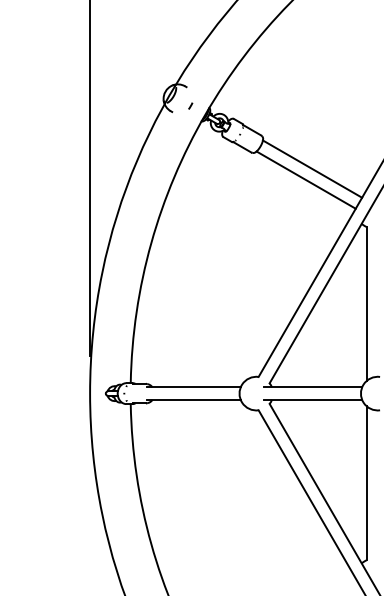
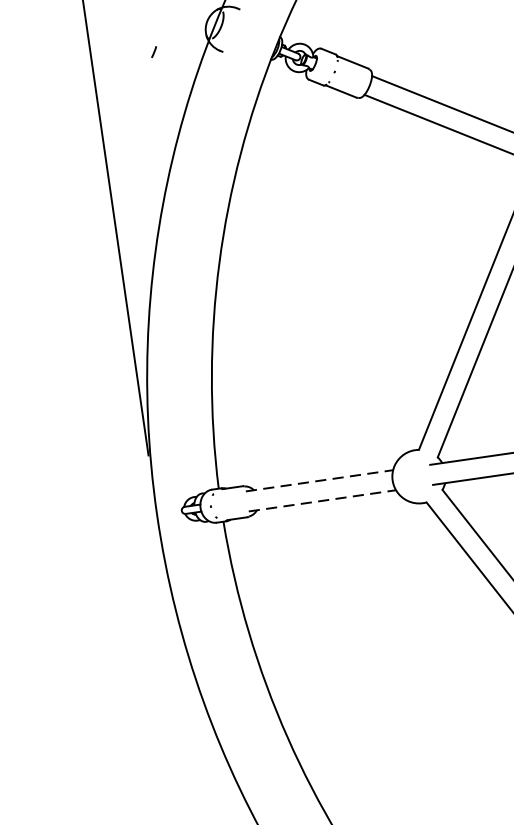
curve: (190, 105) -> (153, 51), moved
line: (194, 387) -> (320, 481), solid -> dashed
line: (194, 400) -> (323, 501), solid -> dashed

